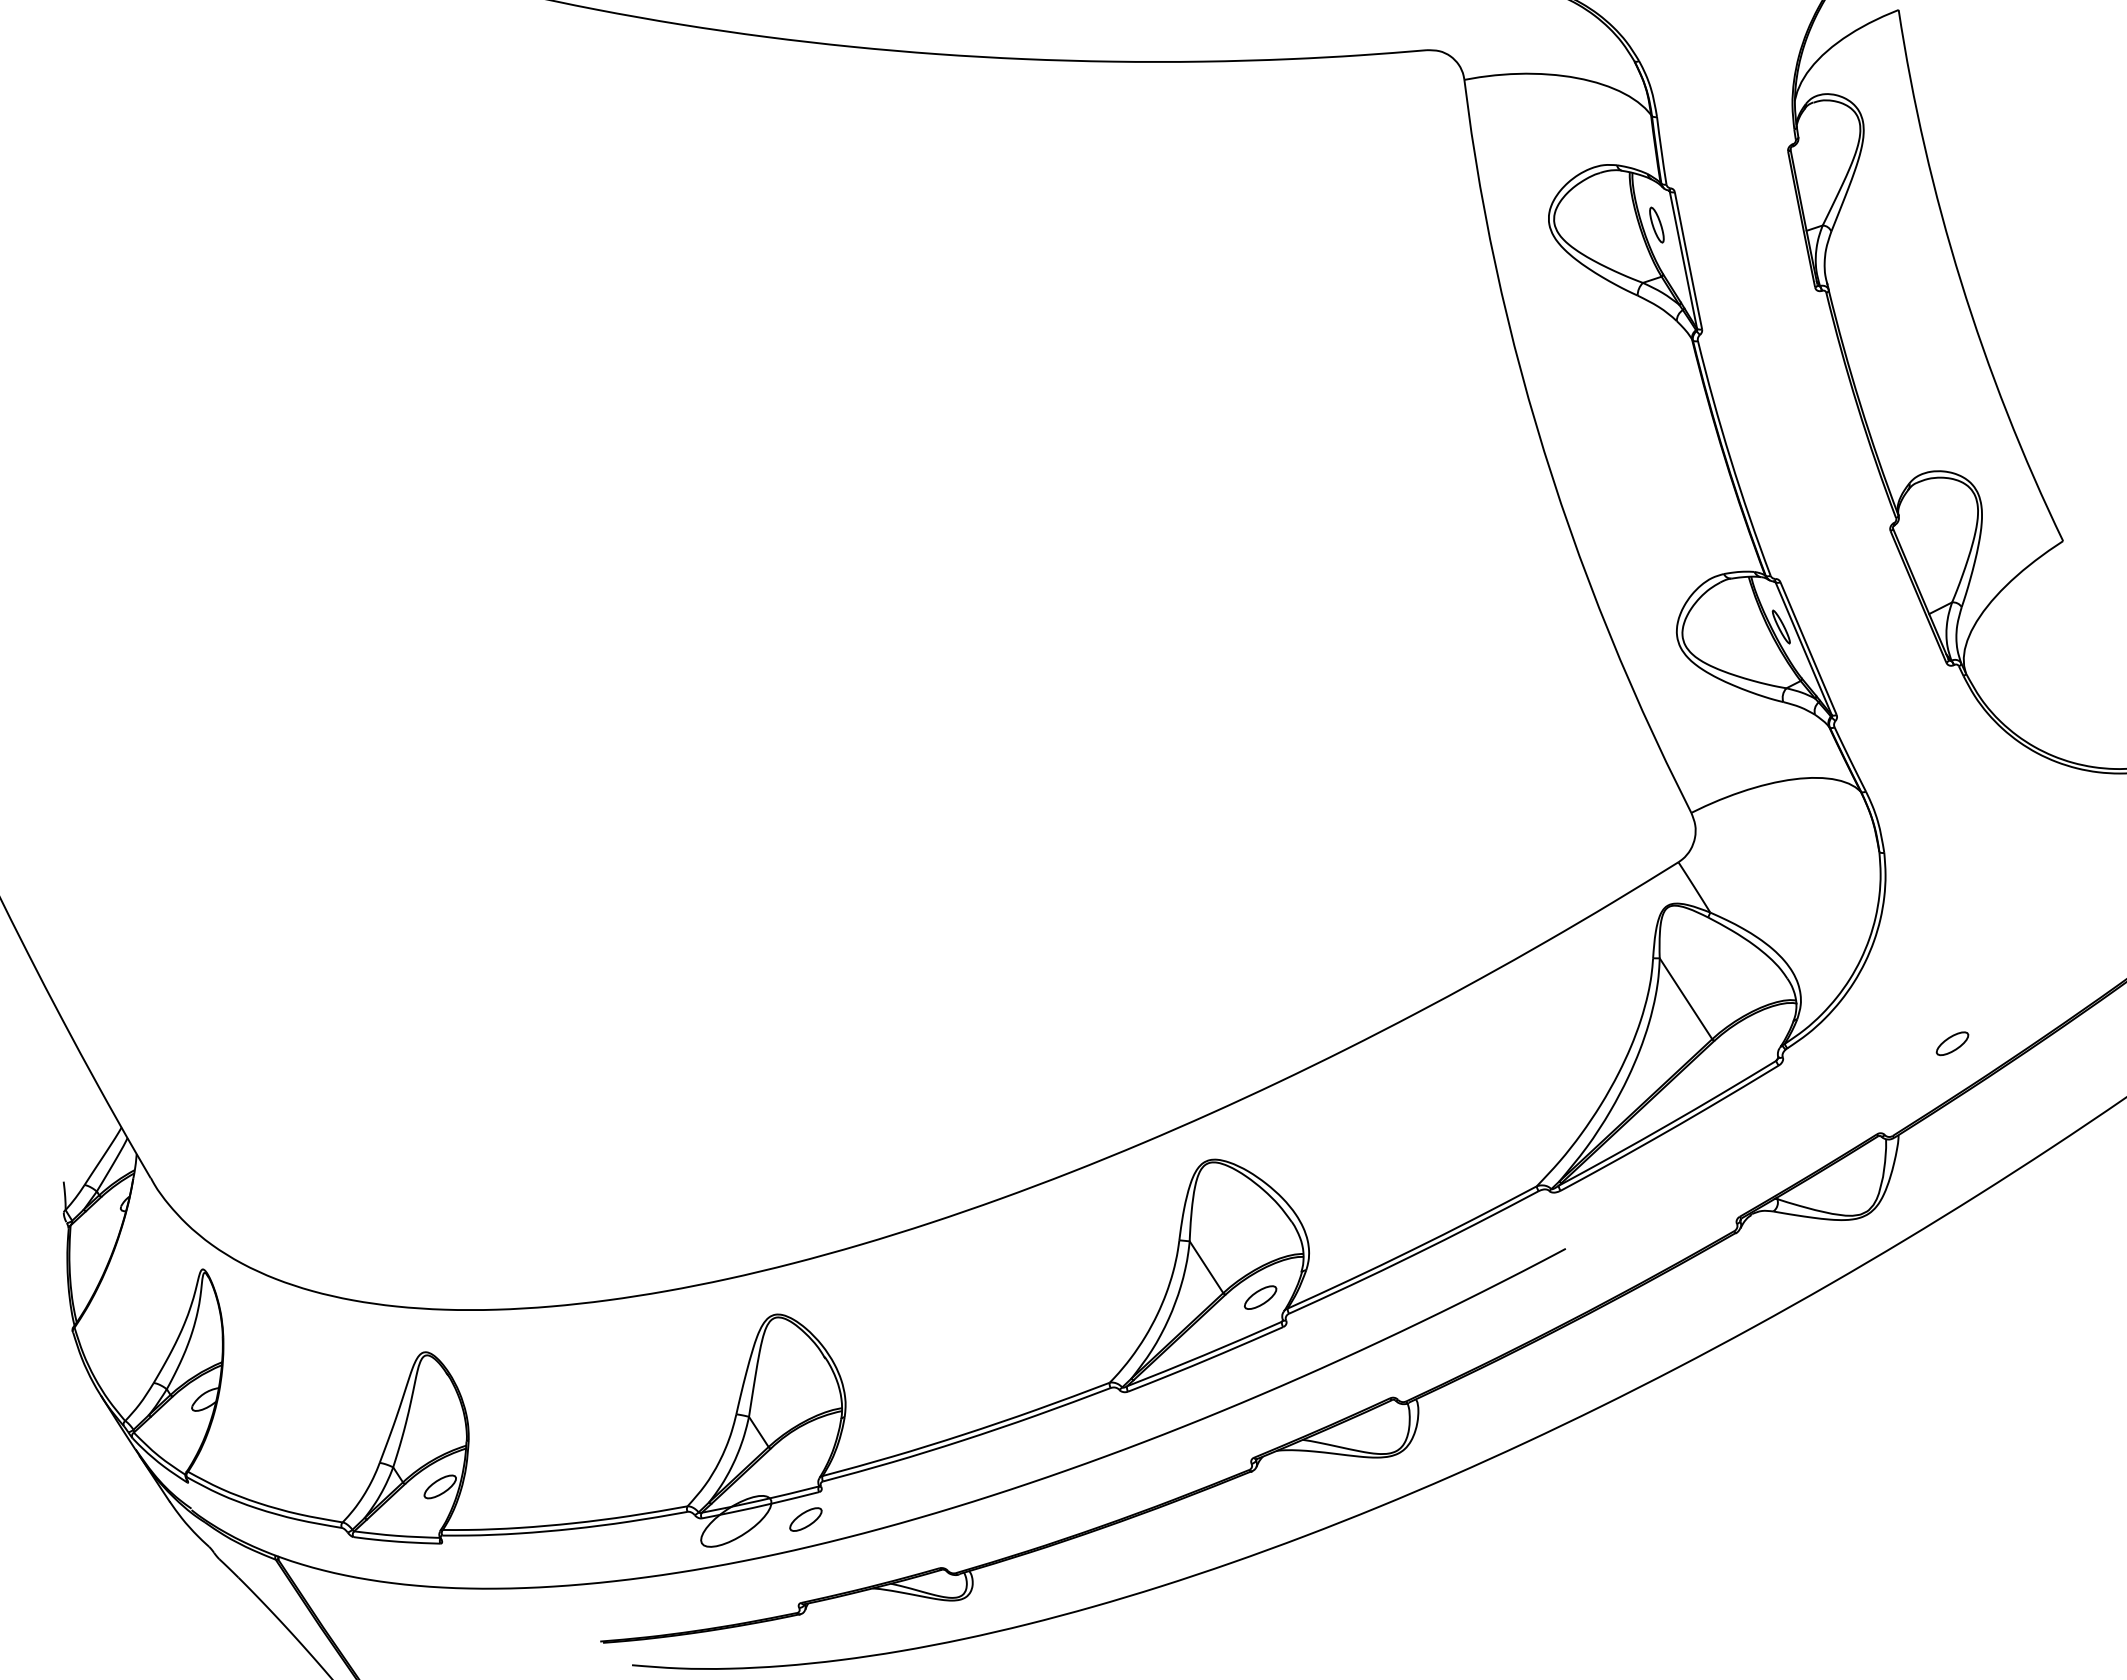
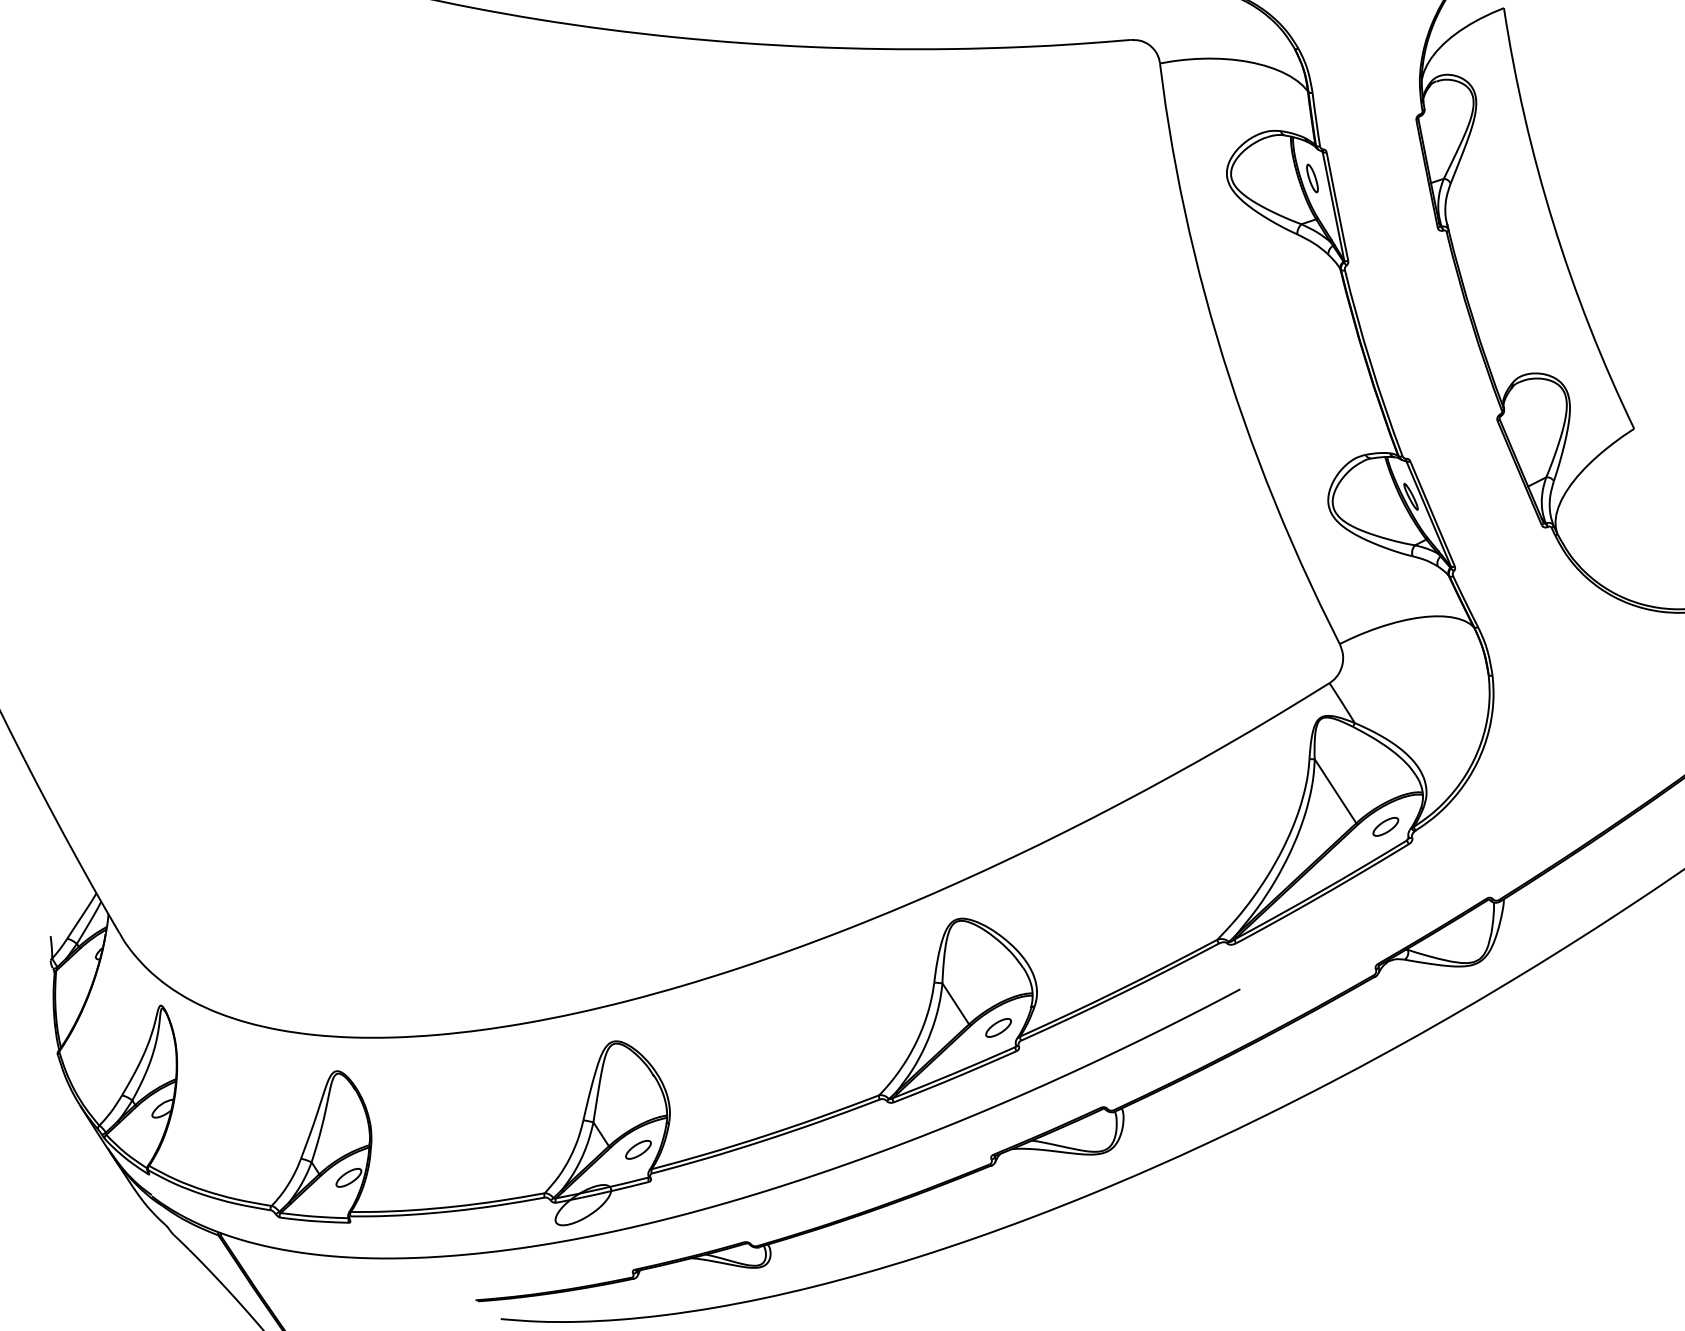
part: (1952, 1043) -> (1385, 826), moved
part: (805, 1519) -> (638, 1149), moved

